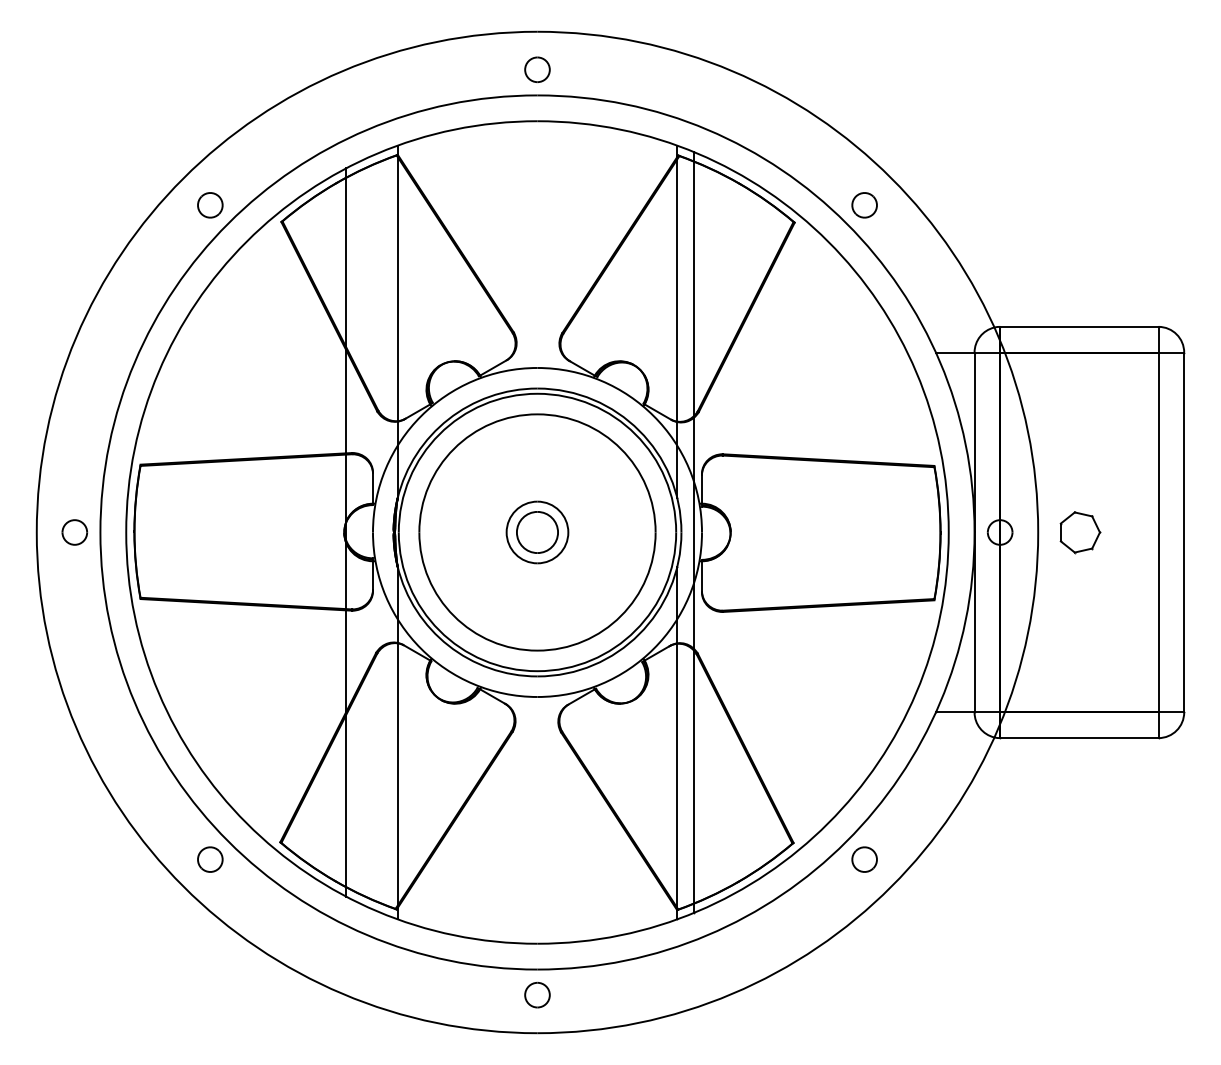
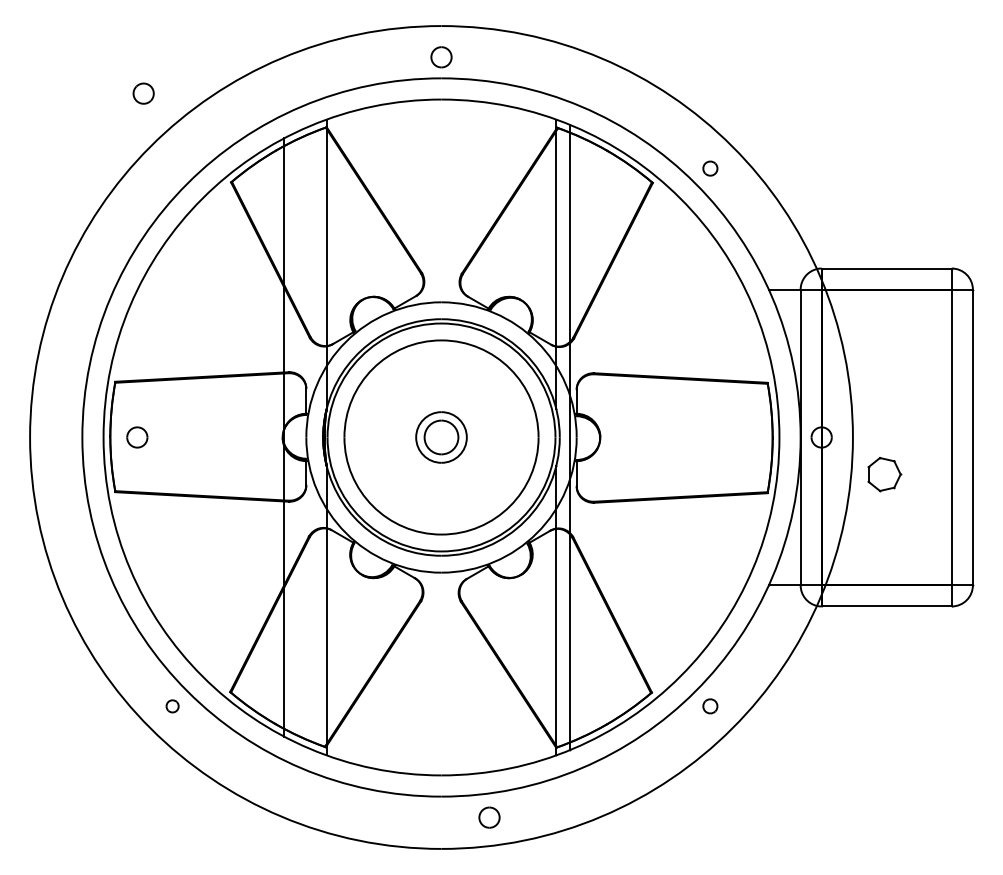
part: (210, 205) -> (143, 93), moved
part: (864, 205) -> (710, 168), size x0.7
part: (75, 532) -> (137, 437), moved
part: (1080, 532) -> (884, 474), moved
part: (210, 859) -> (172, 706), size x0.6
part: (864, 859) -> (710, 706), size x0.7
part: (537, 994) -> (489, 817), moved

